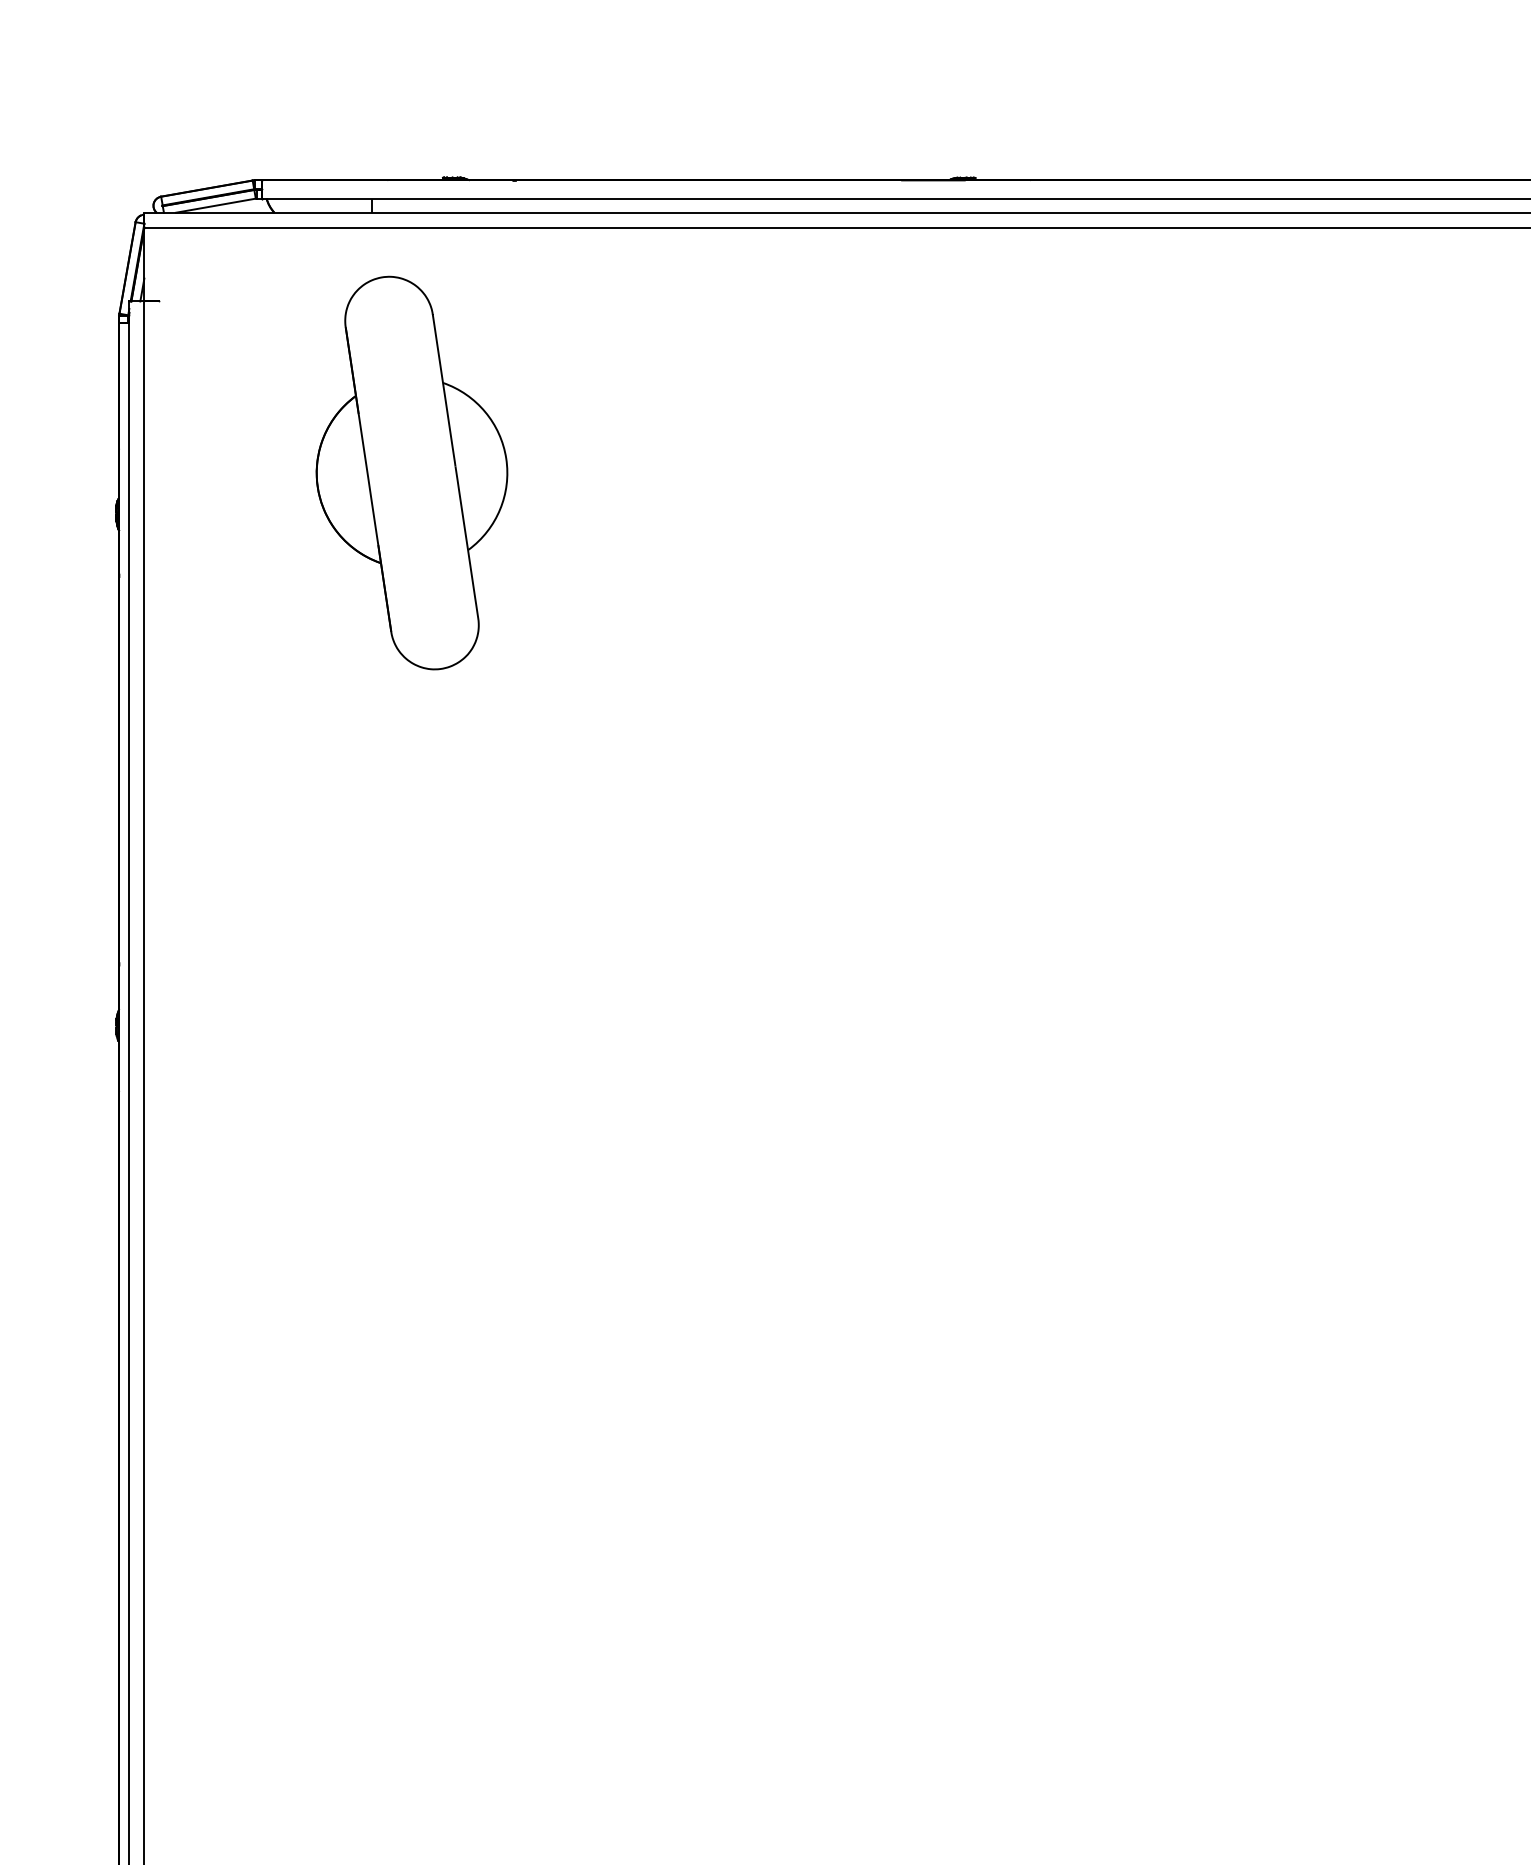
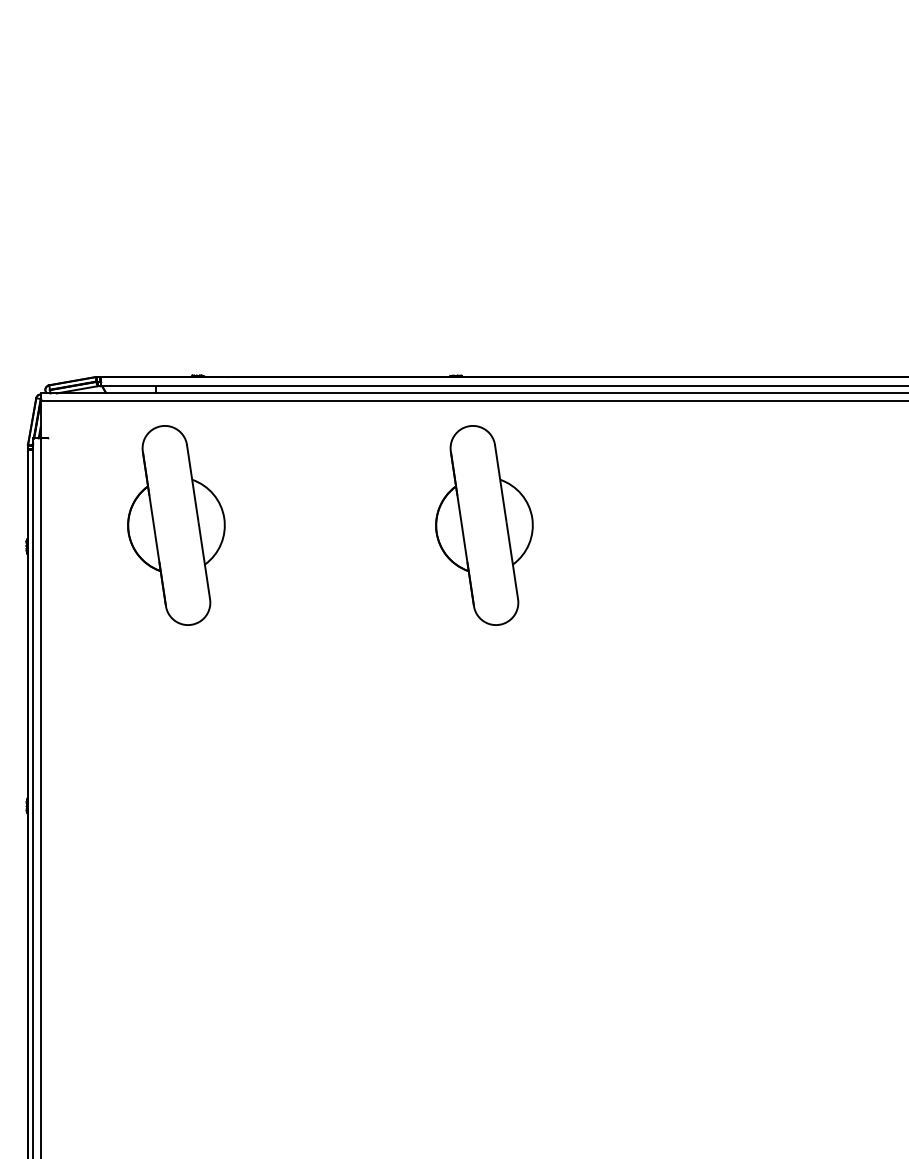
part: (1019, 473) -> (484, 525), added

